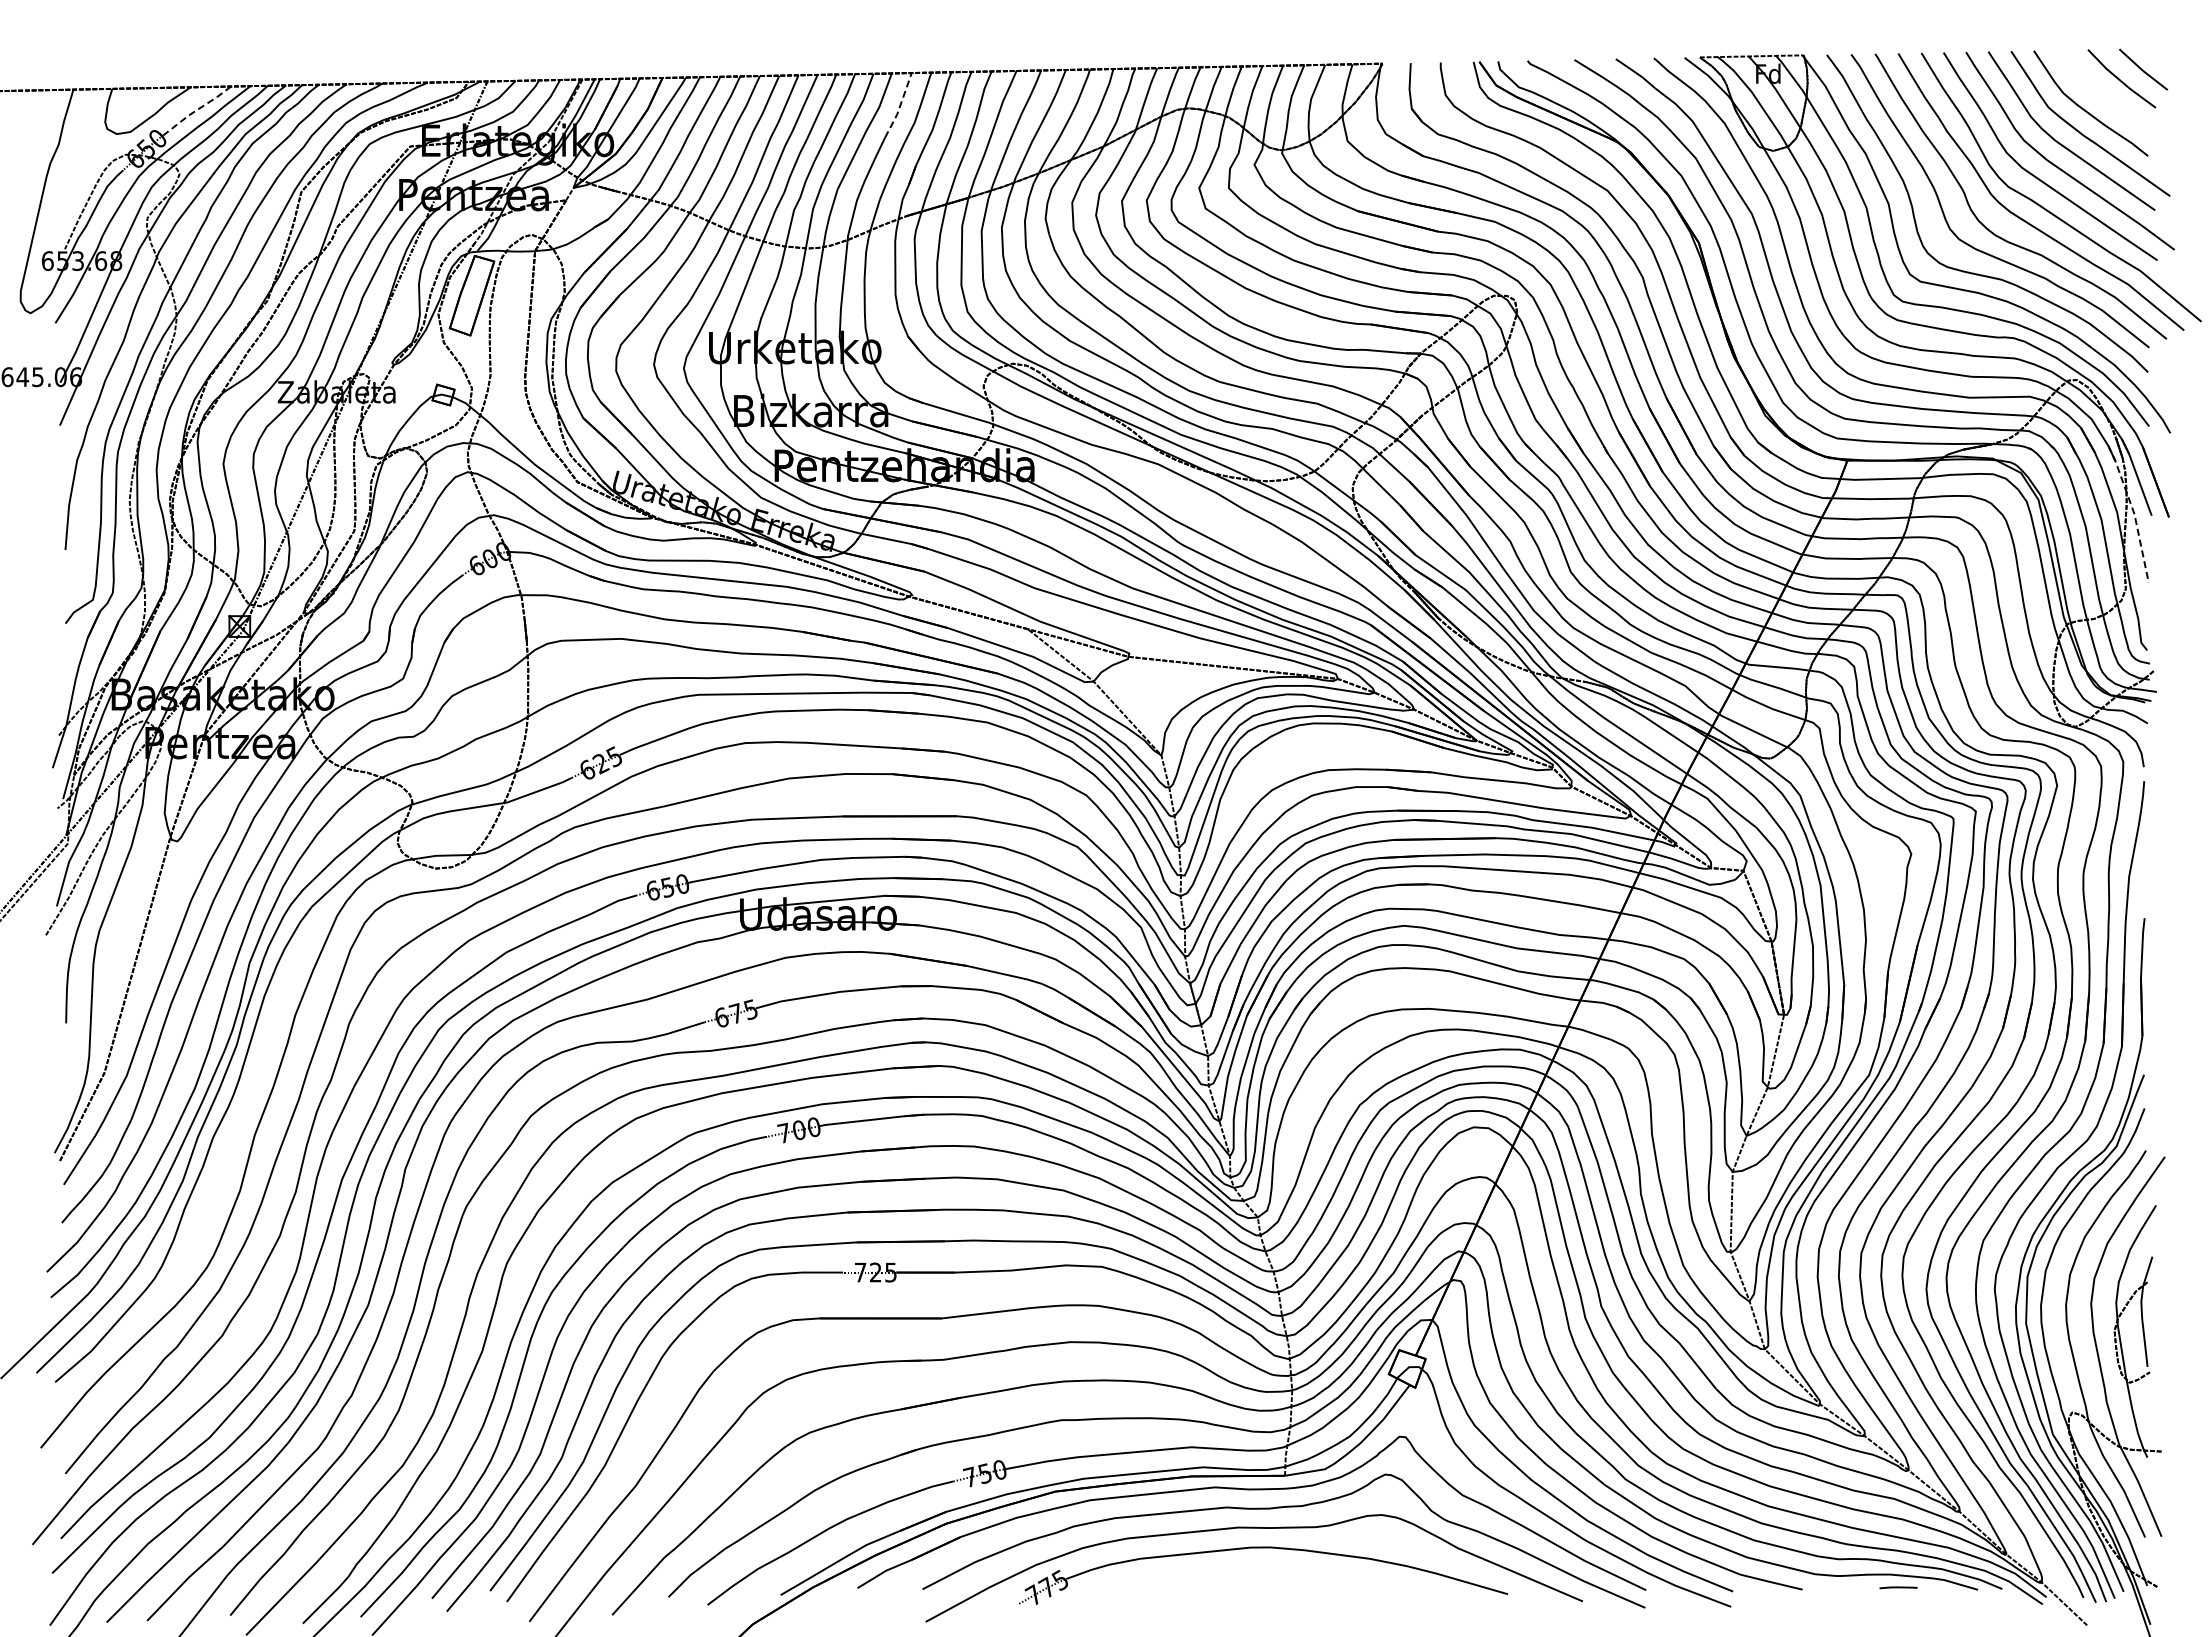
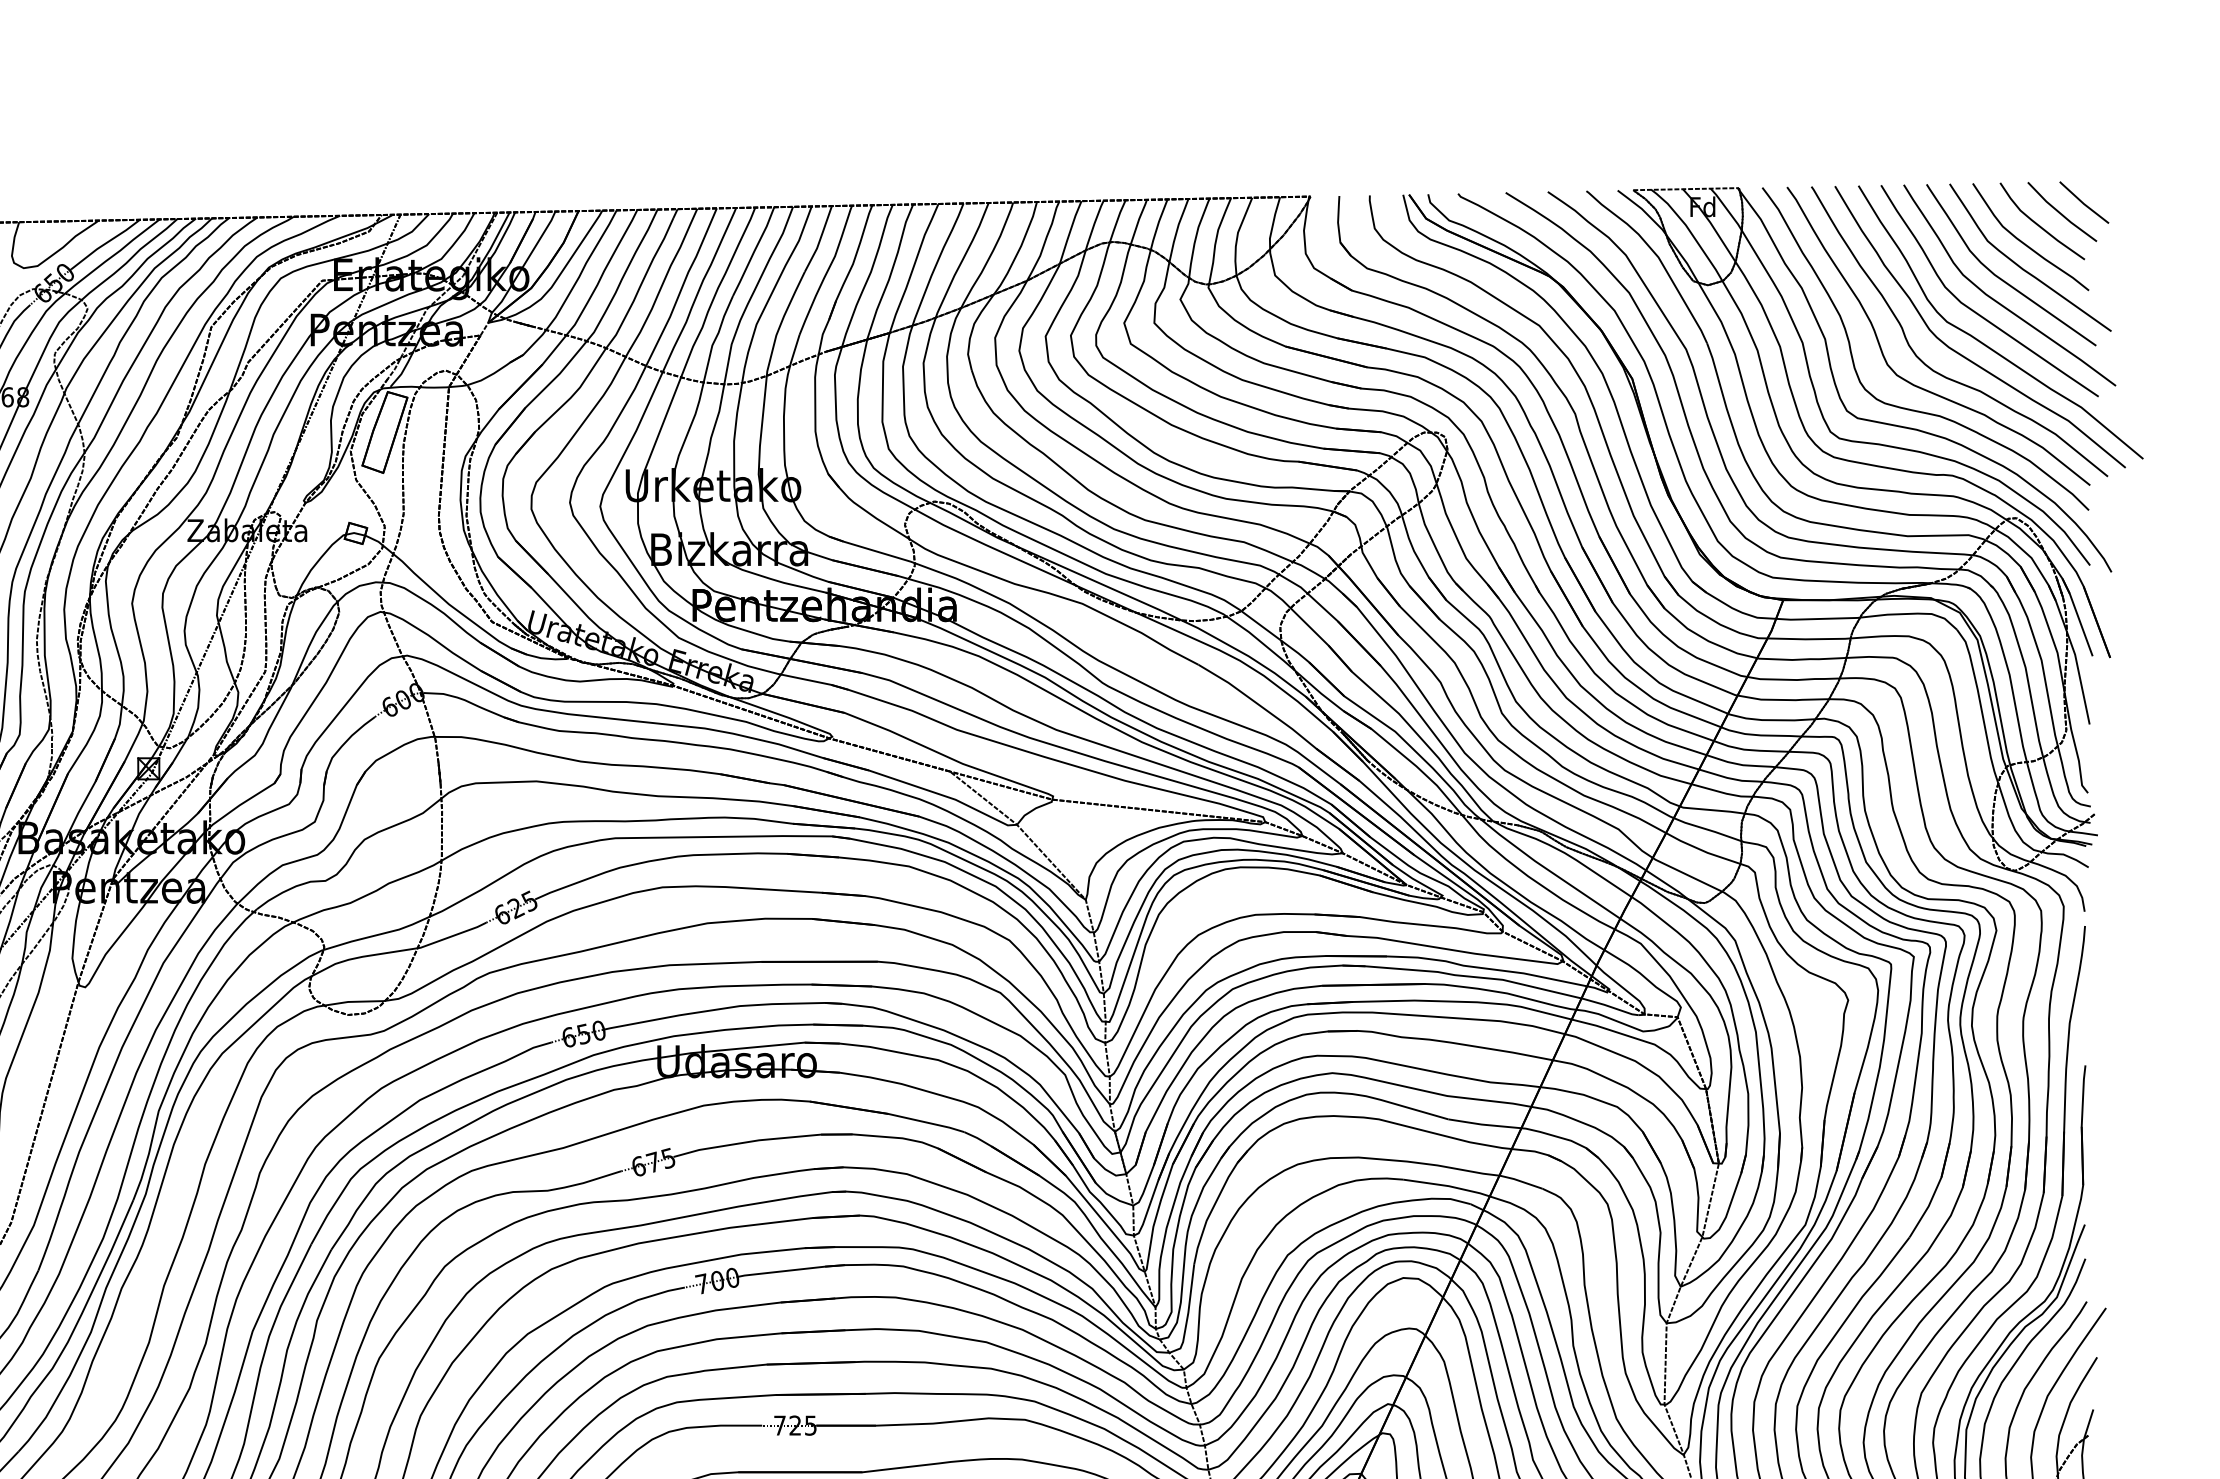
curve: (2099, 91) -> (2039, 224), added
line: (900, 105) -> (820, 239), dashed -> solid
line: (196, 110) -> (104, 244), dashed -> solid
line: (2134, 513) -> (2075, 653), dashed -> solid

